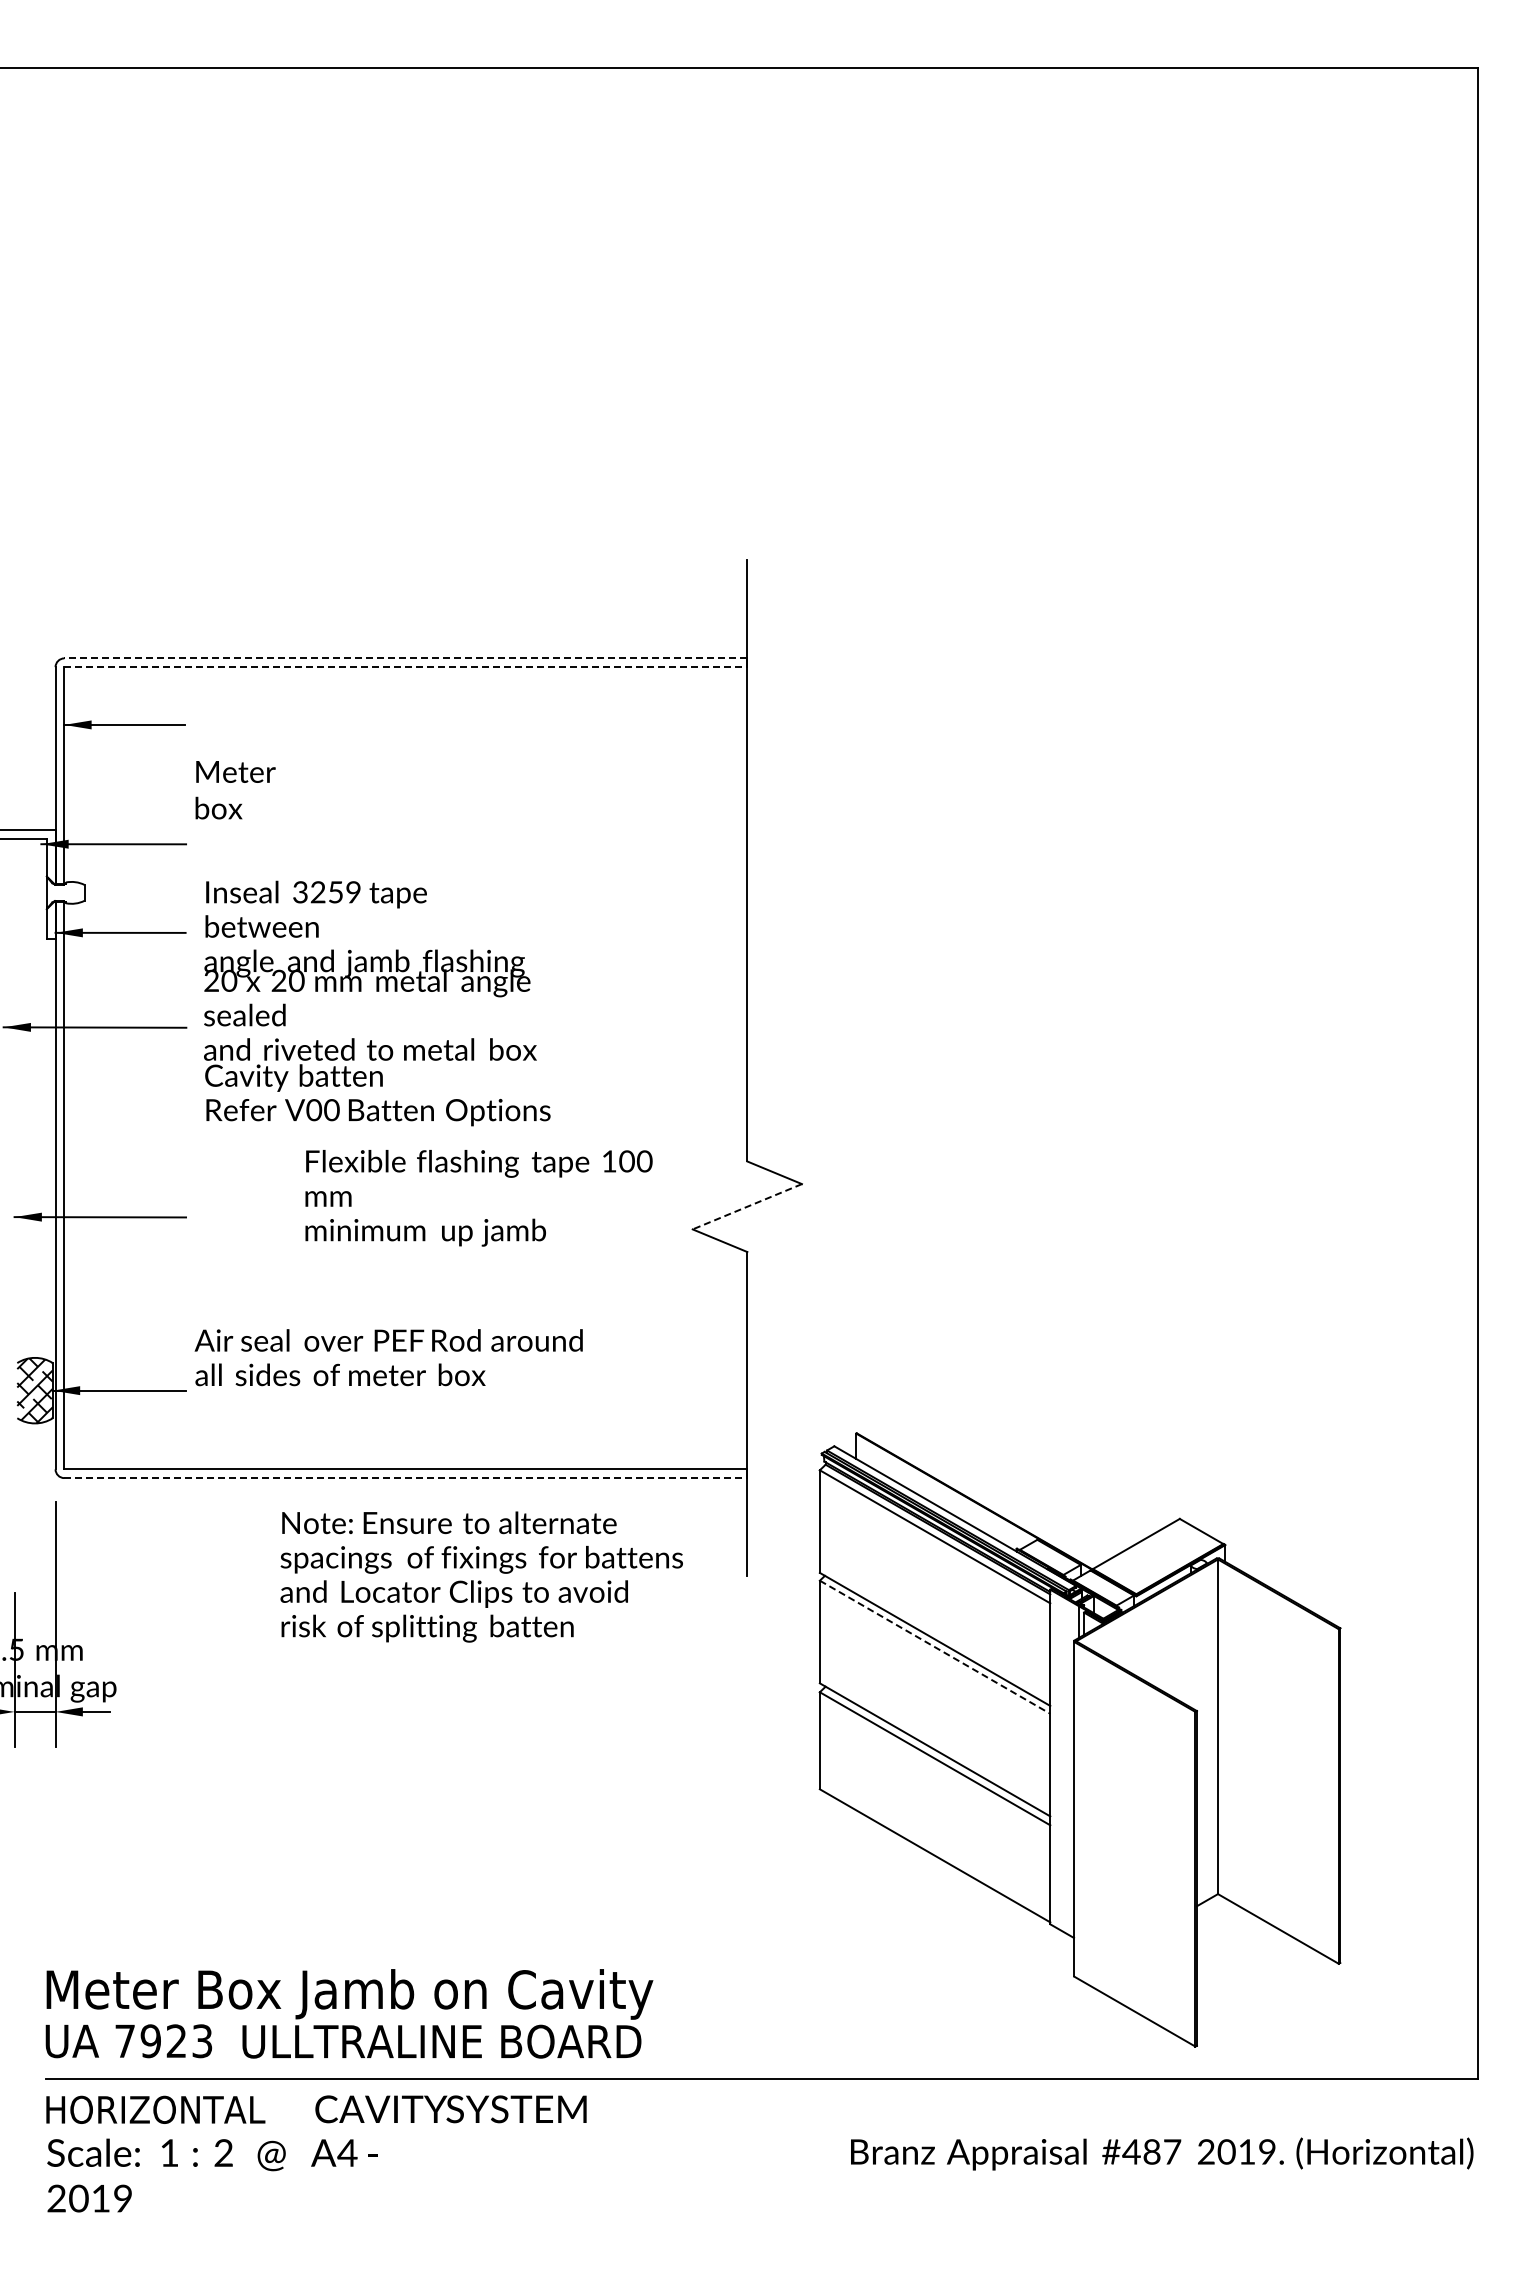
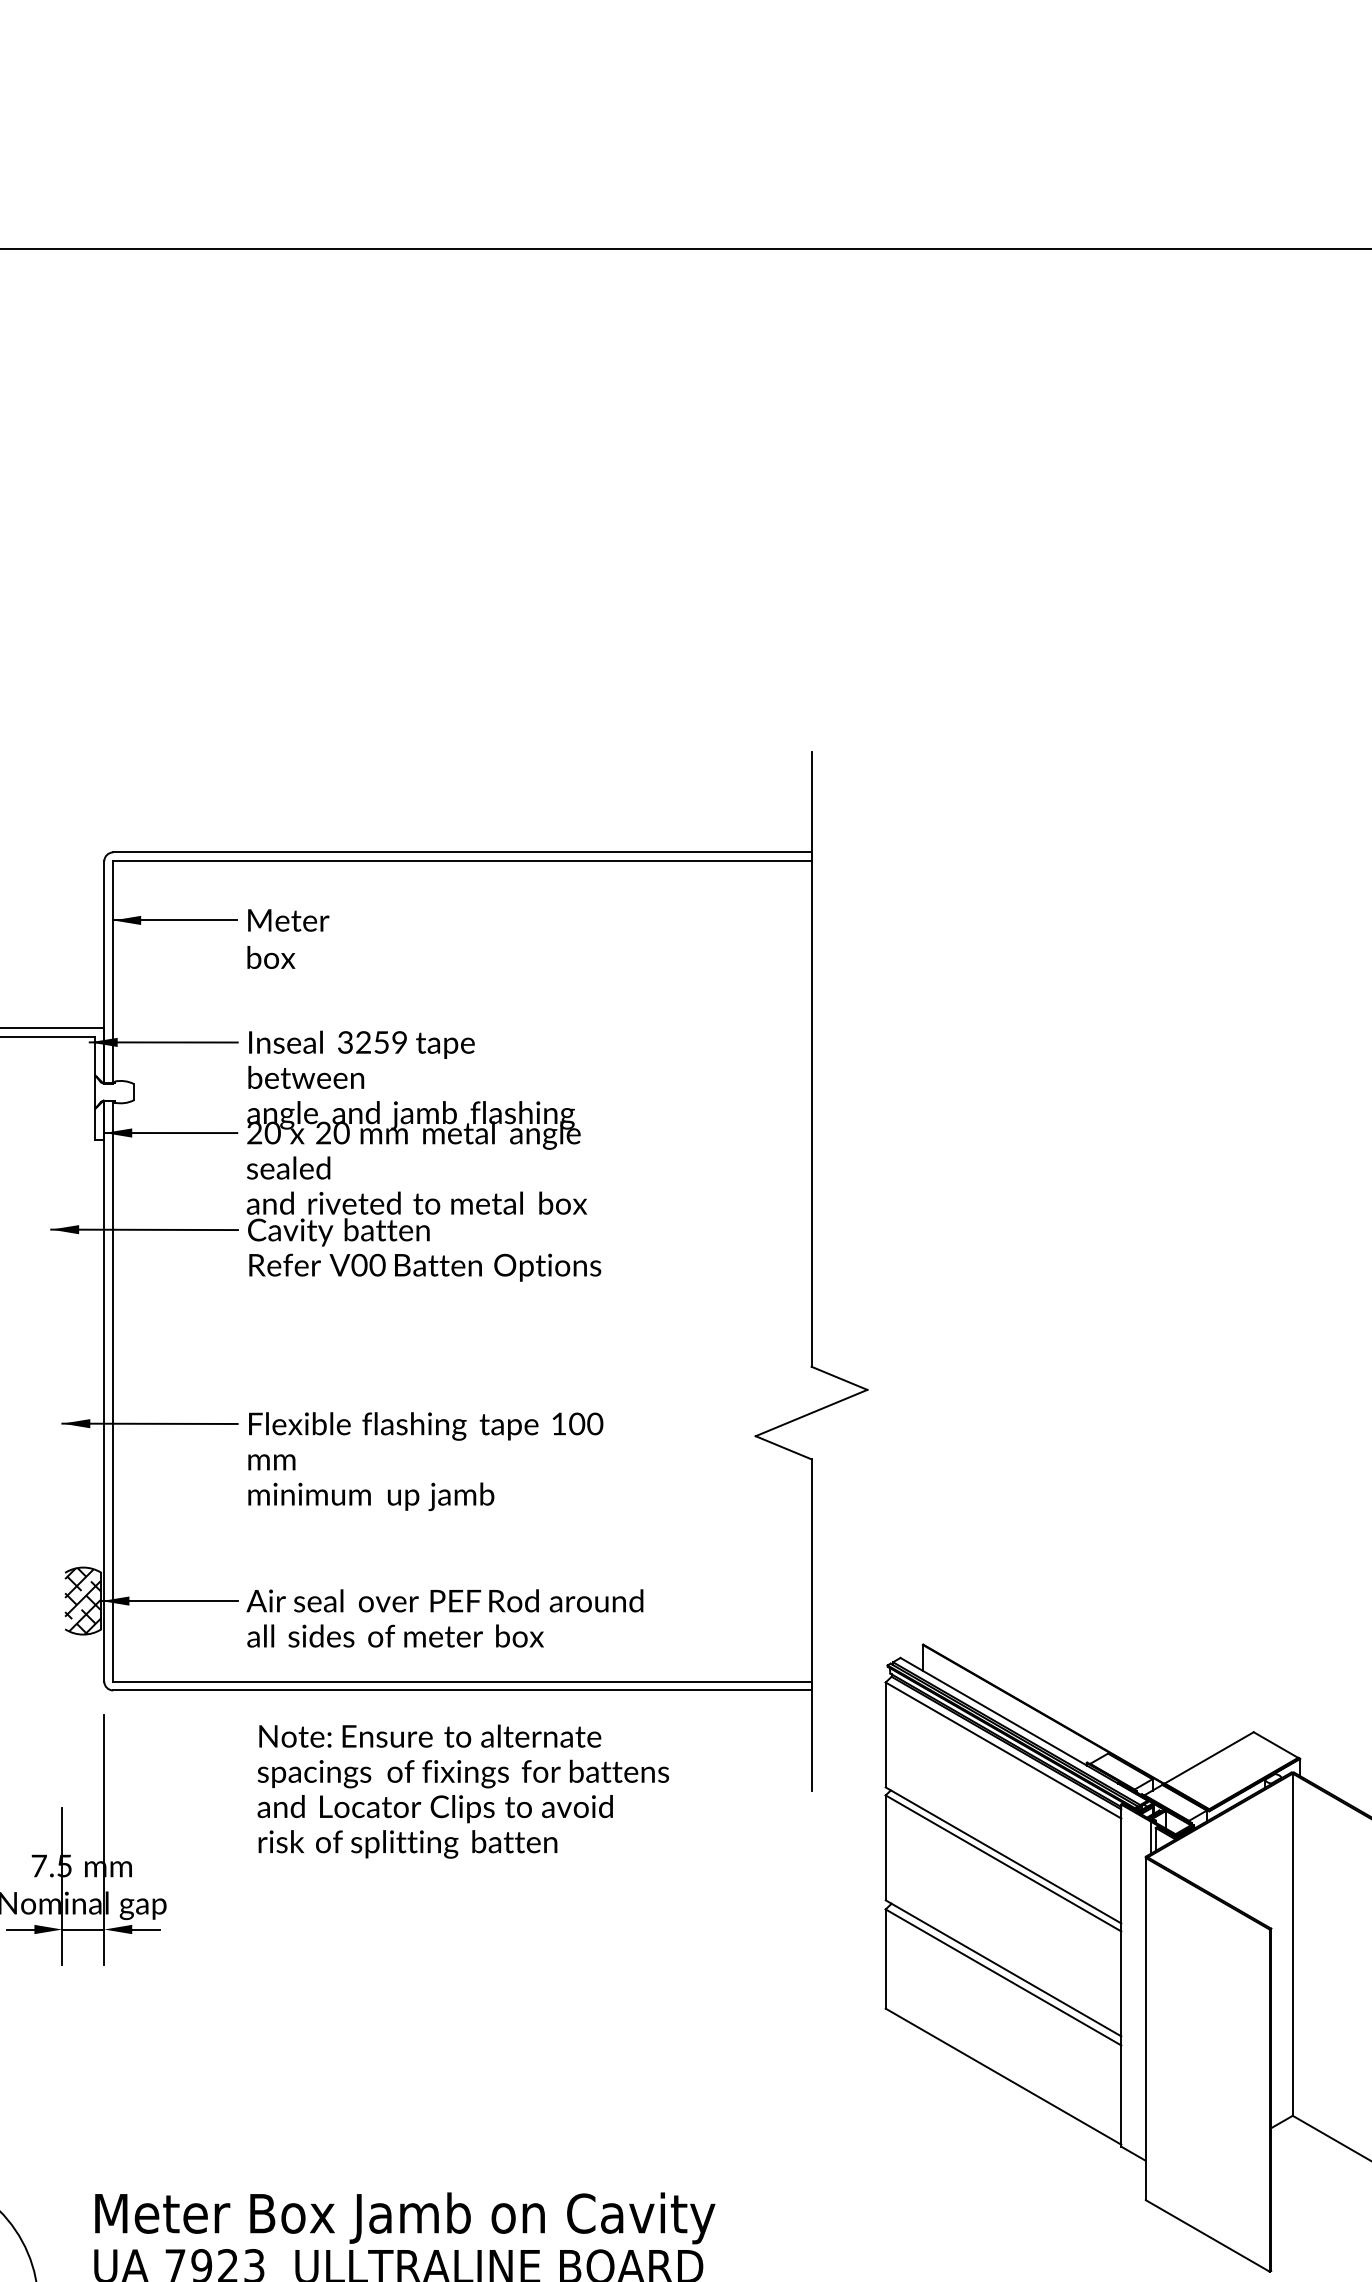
line: (405, 658) -> (462, 852), dashed -> solid
line: (405, 667) -> (462, 861), dashed -> solid
text: (235, 790) -> (288, 939), moved
text: (377, 1003) -> (424, 1156), moved
text: (478, 1198) -> (425, 1461), moved
line: (746, 1206) -> (810, 1412), dashed -> solid
text: (388, 1357) -> (444, 1618), moved
line: (405, 1478) -> (462, 1690), dashed -> solid
text: (481, 1576) -> (463, 1791), moved
line: (935, 1647) -> (1003, 1863), dashed -> solid

